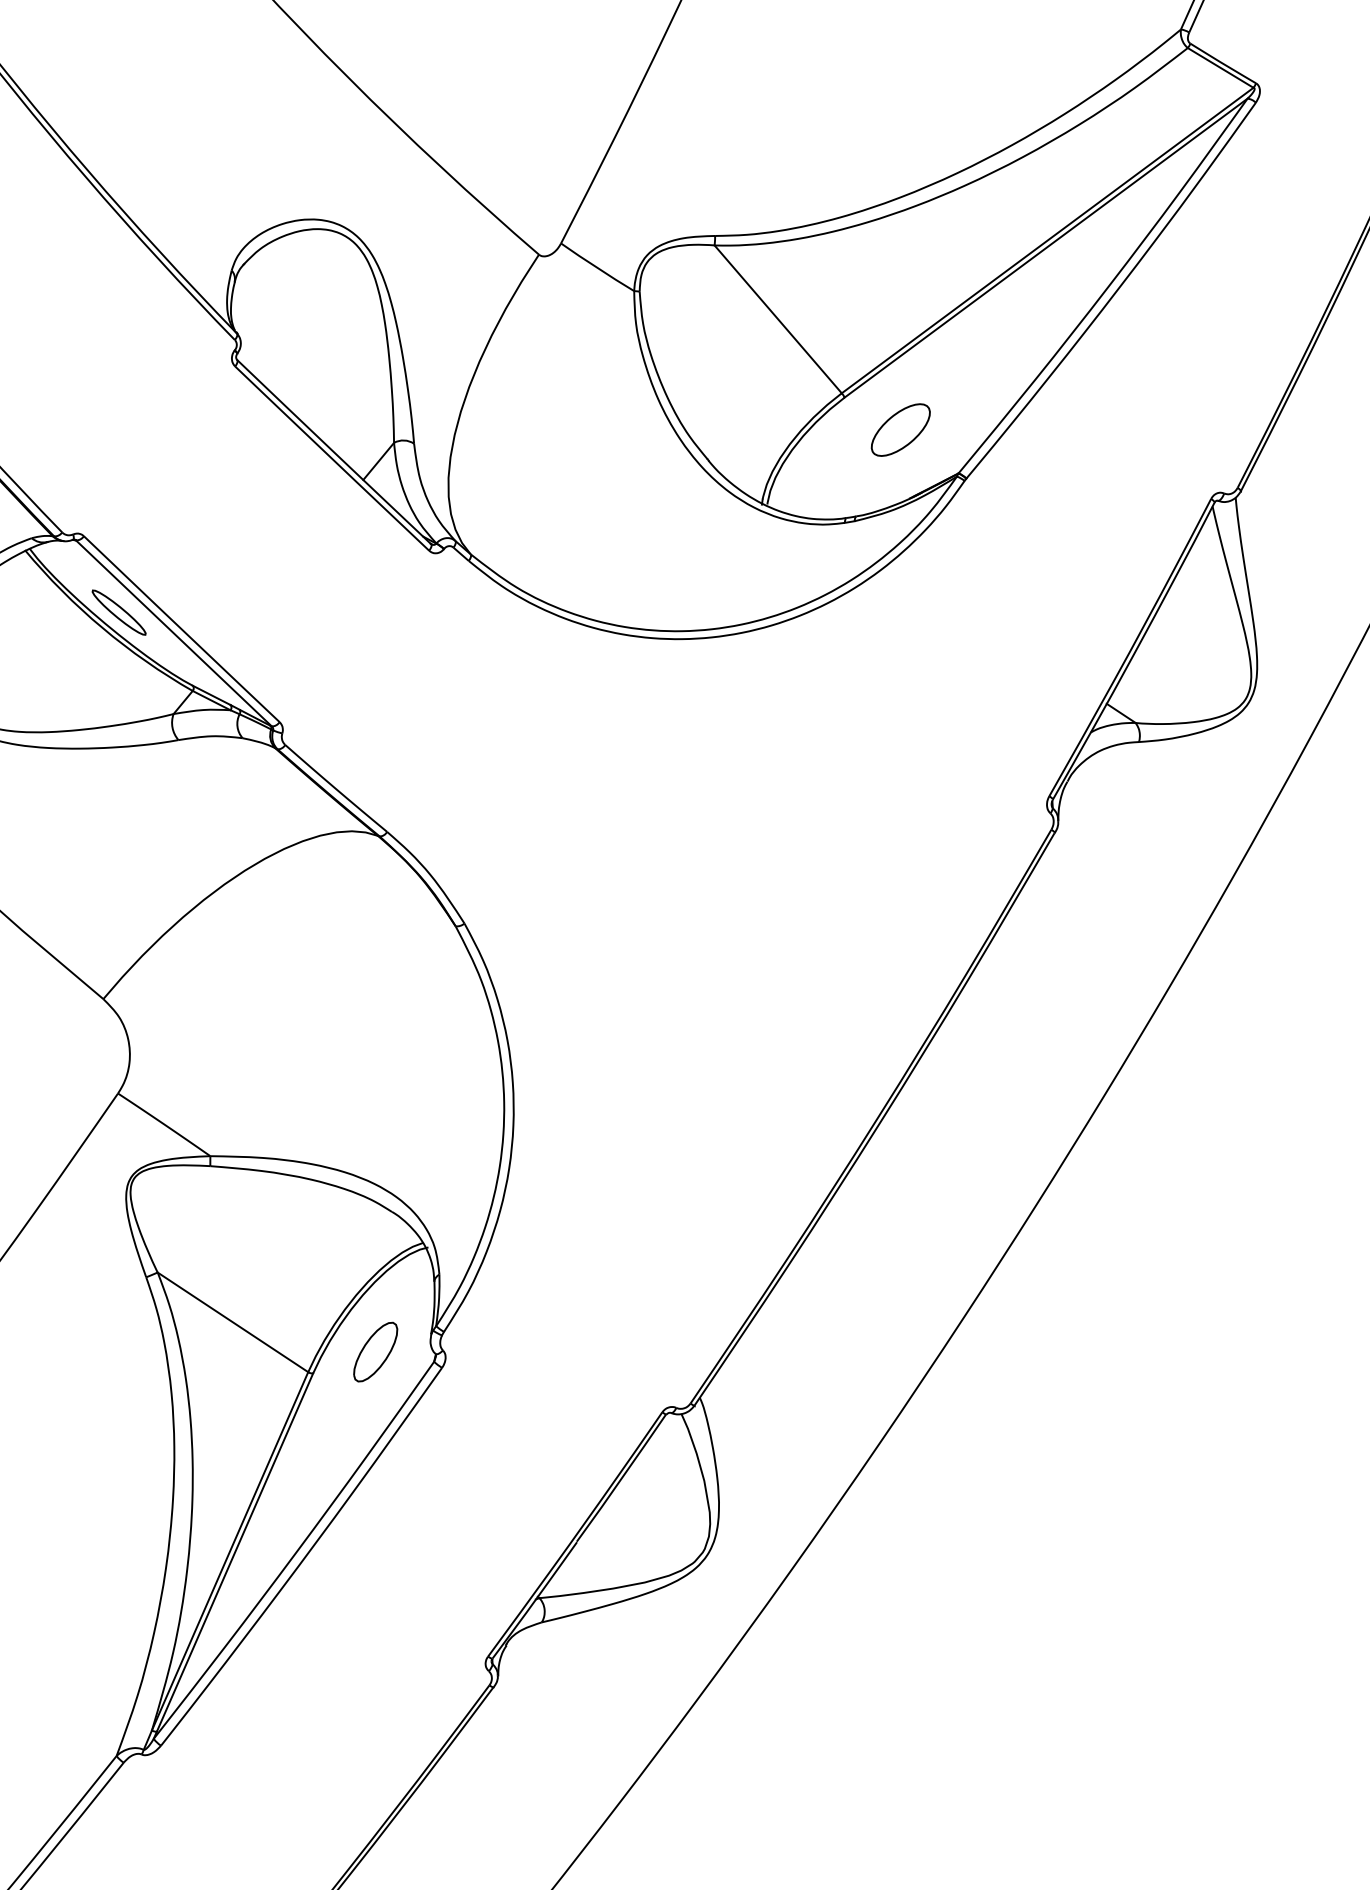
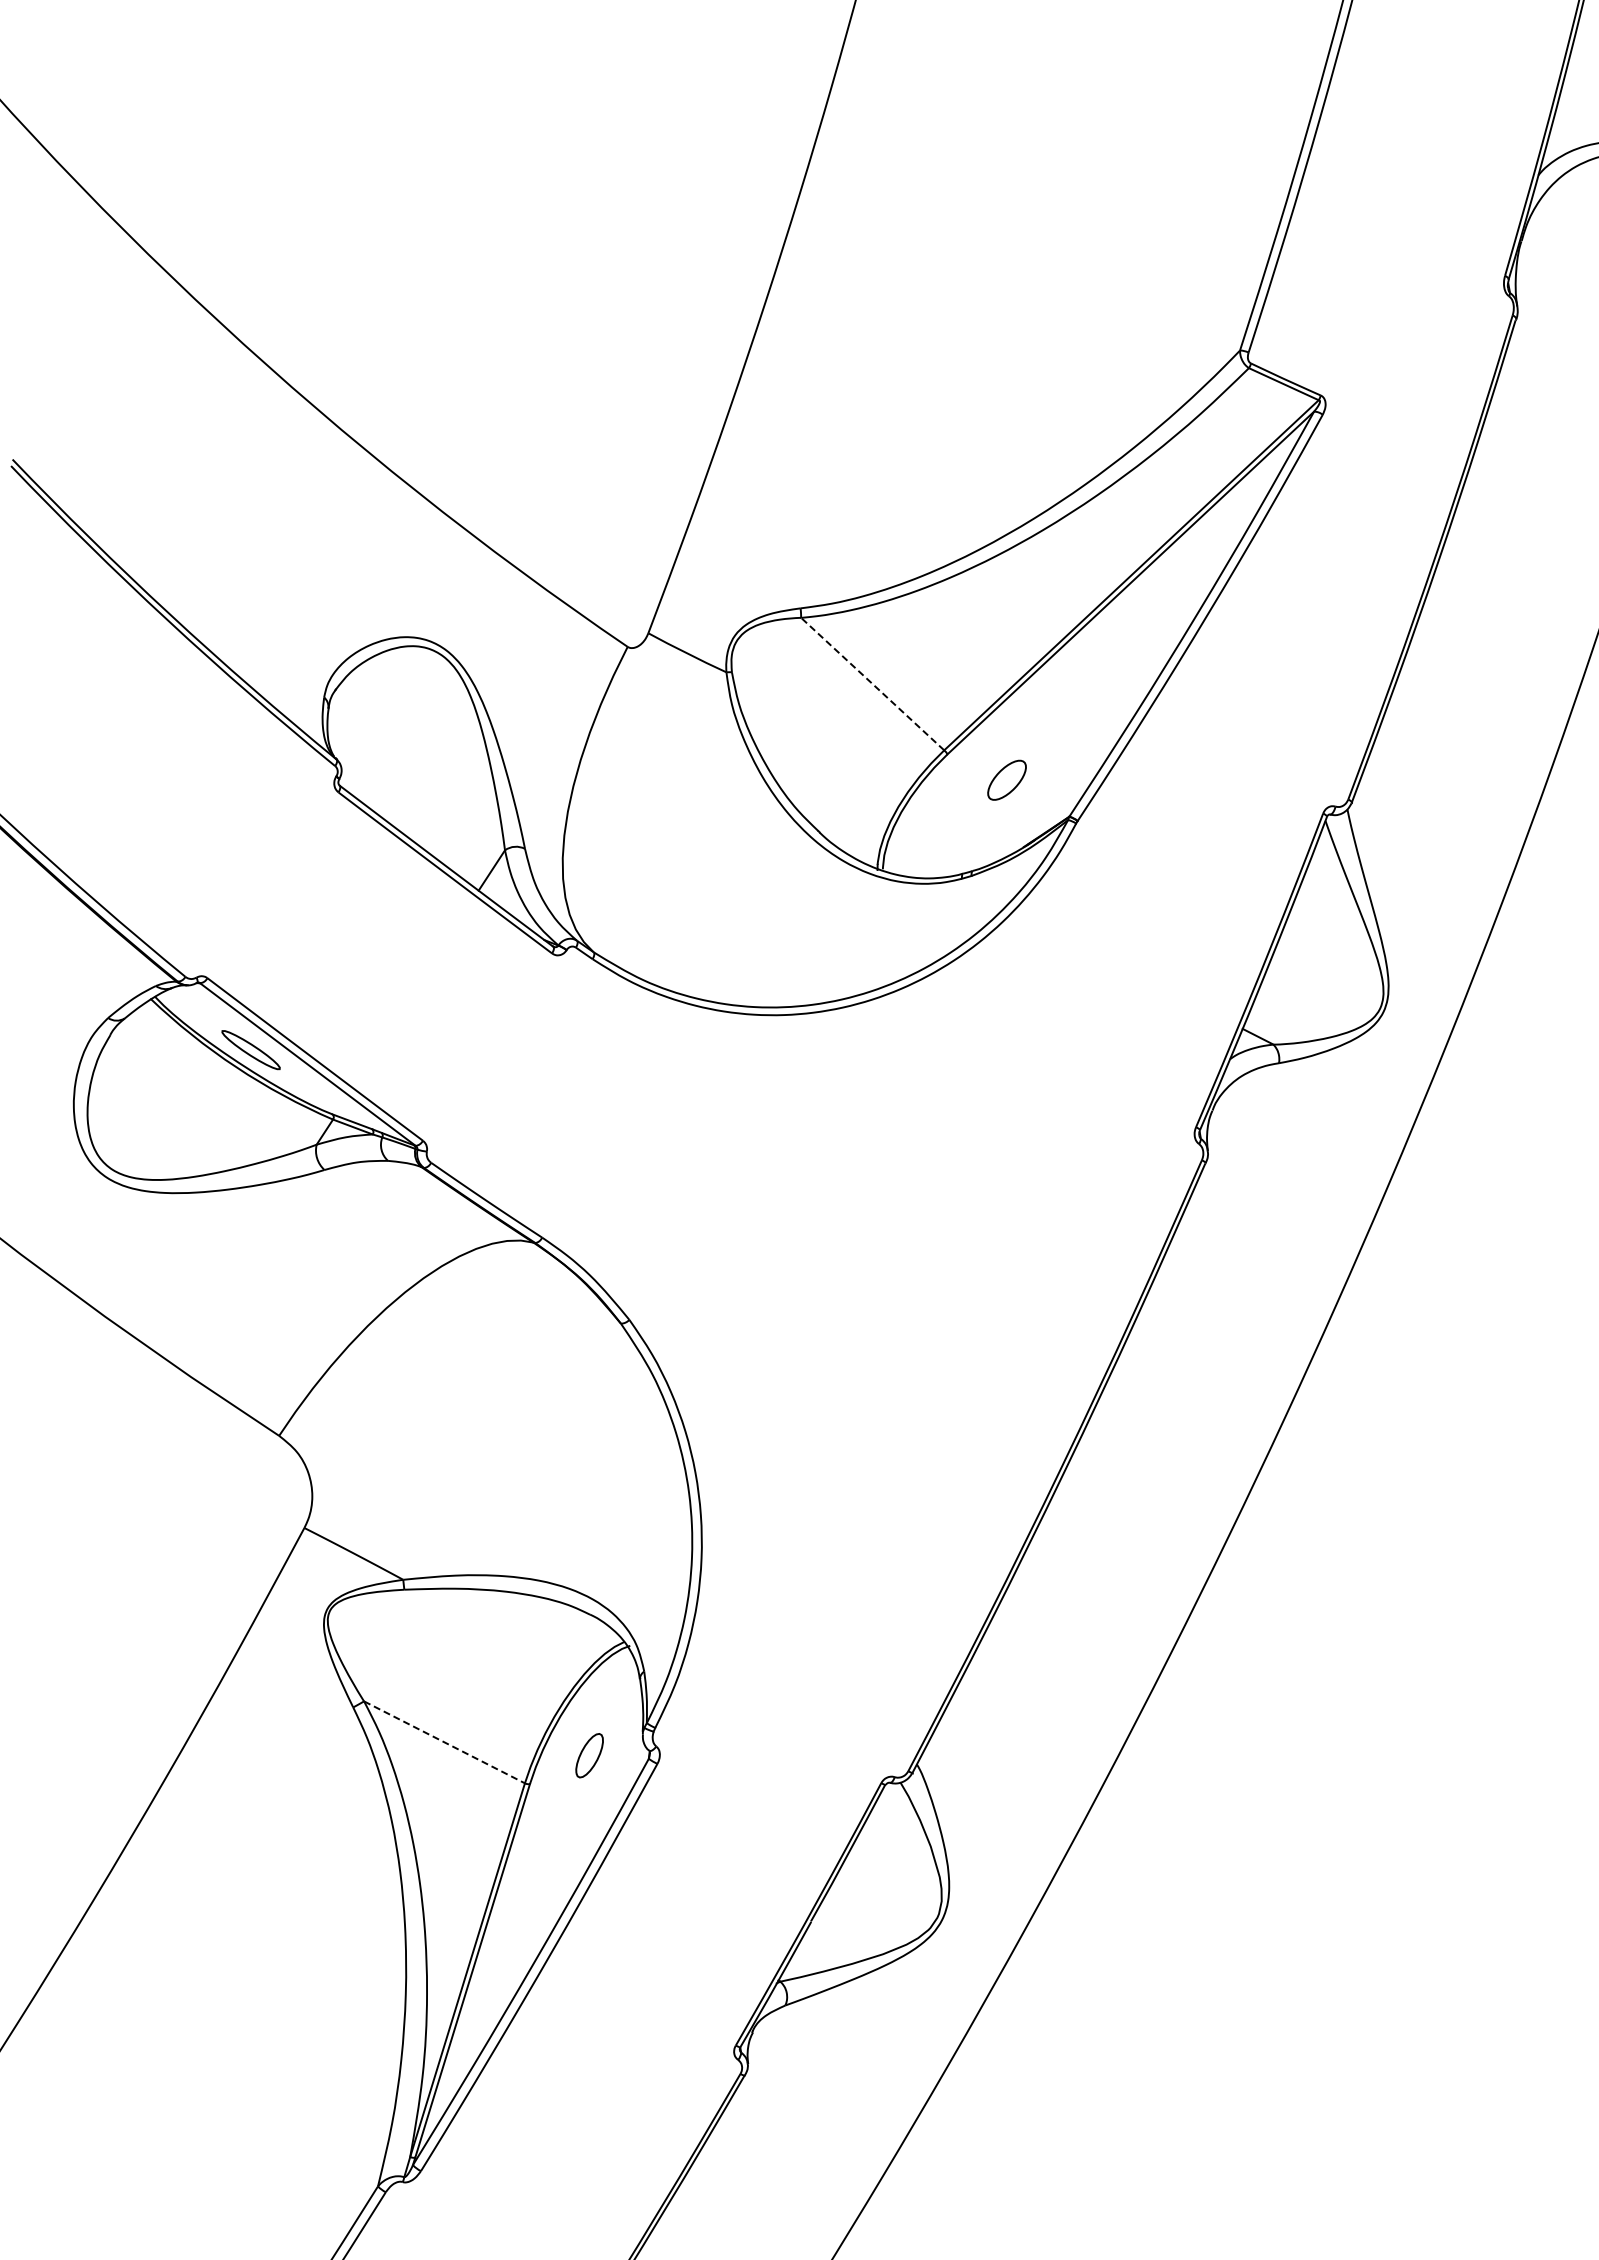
line: (778, 318) -> (872, 683), solid -> dashed
part: (900, 430) -> (1006, 780), size x0.7
line: (232, 1322) -> (444, 1742), solid -> dashed
part: (375, 1351) -> (589, 1755), size x0.7

